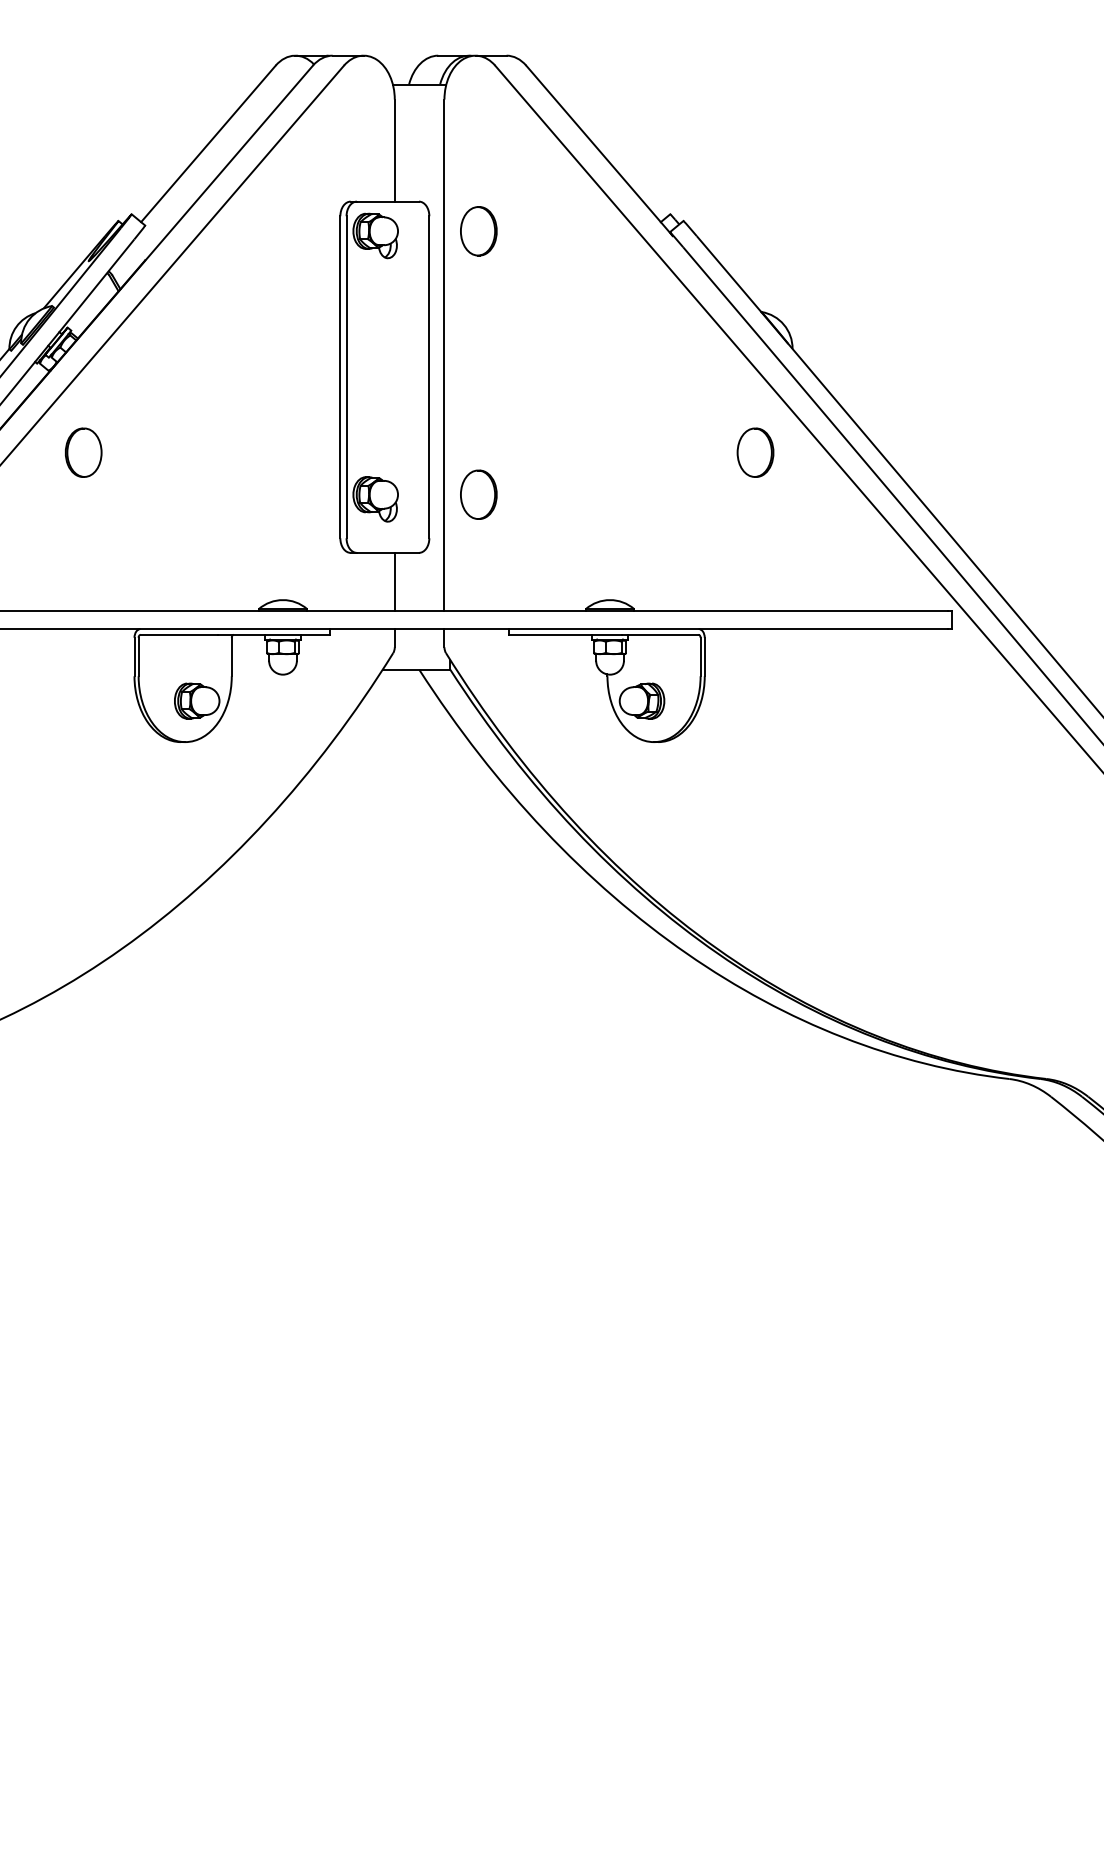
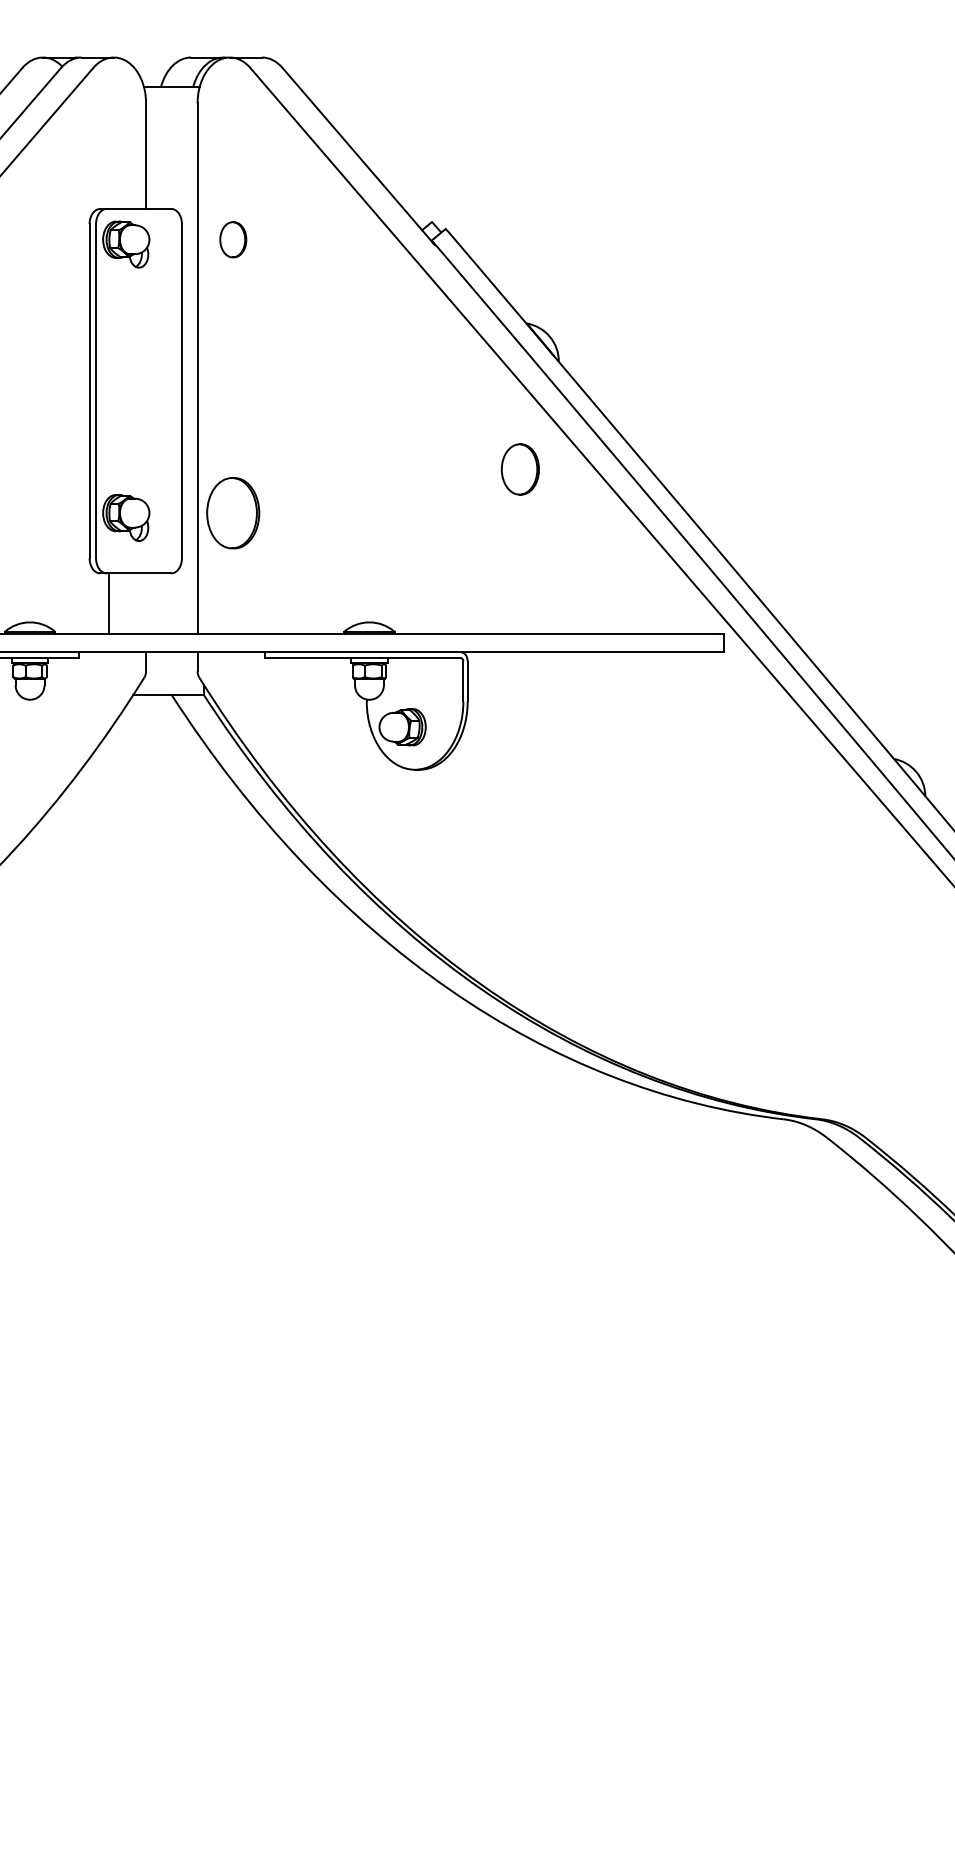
part: (478, 231) -> (232, 239), size x0.7
part: (478, 494) -> (232, 512), size x1.4
line: (394, 581) -> (108, 603), moved

